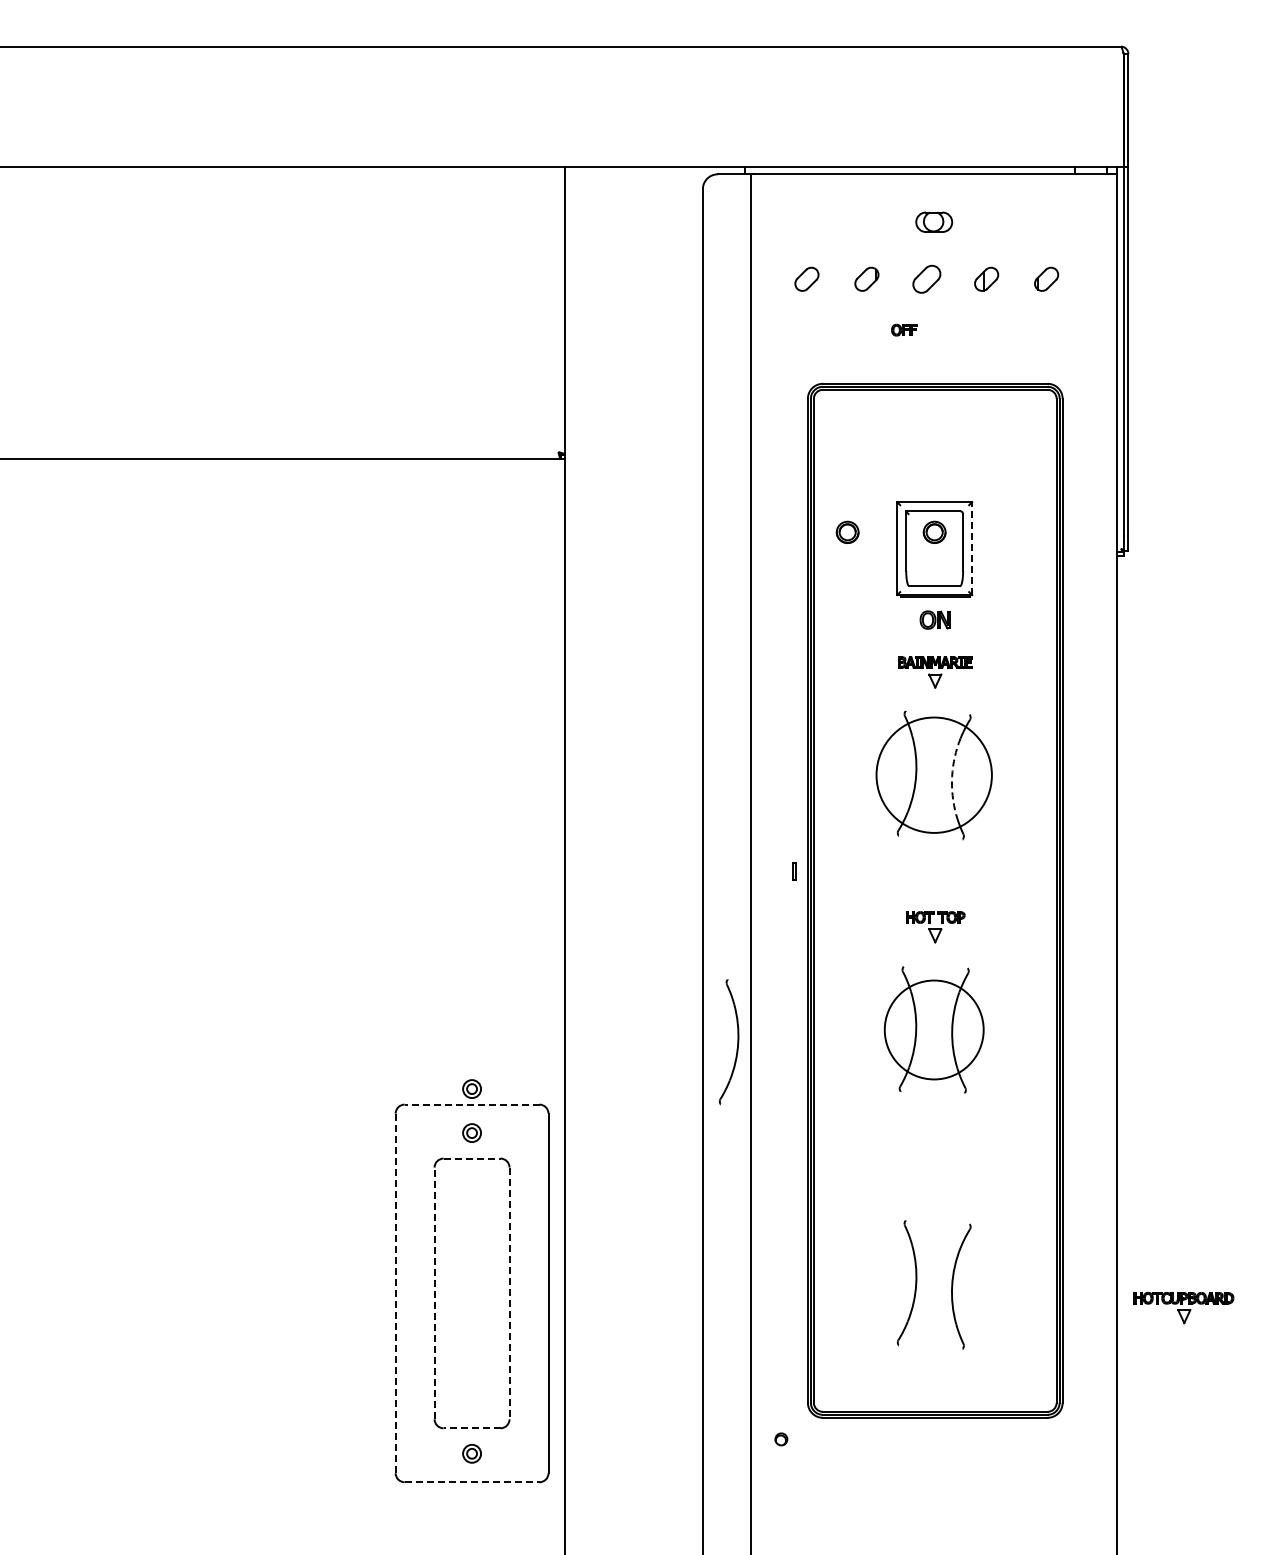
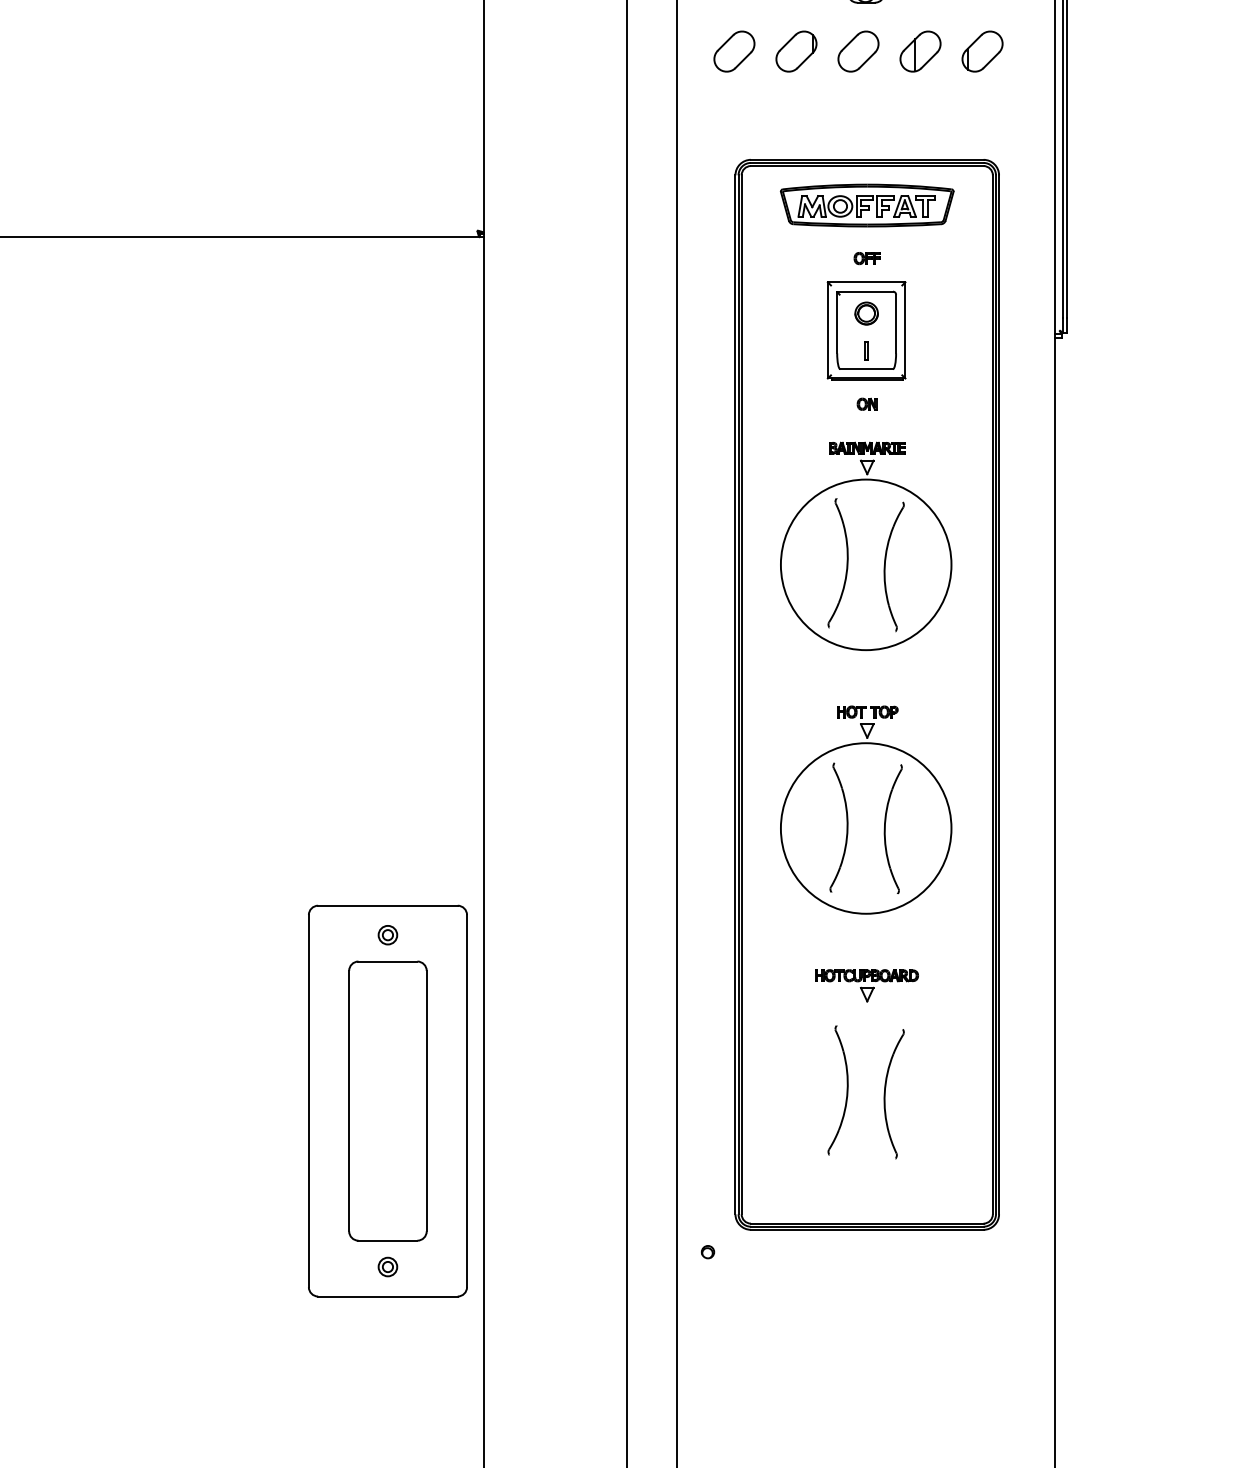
part: (806, 279) -> (734, 51), size x1.67
part: (866, 279) -> (796, 51), size x1.67
part: (926, 279) -> (858, 51), size x1.43
part: (986, 279) -> (920, 51), size x1.67
part: (1046, 279) -> (982, 51), size x1.67
part: (904, 329) -> (867, 257), moved
part: (934, 427) -> (866, 205), added
part: (847, 531) -> (776, 312), removed
line: (972, 548) -> (905, 330), dashed -> solid
part: (934, 619) -> (866, 403), size x0.62
circle: (933, 774) -> (865, 564), size x1.43
arc: (952, 776) -> (885, 566), dashed -> solid
part: (794, 871) -> (866, 350), moved
circle: (933, 1029) -> (865, 827), size x1.67
part: (737, 1042) -> (662, 841), removed
part: (471, 1088) -> (387, 889), removed
line: (471, 1104) -> (387, 905), dashed -> solid
line: (472, 1158) -> (388, 961), dashed -> solid
line: (395, 1293) -> (308, 1101), dashed -> solid
line: (434, 1293) -> (349, 1101), dashed -> solid
line: (509, 1293) -> (426, 1101), dashed -> solid
part: (1183, 1307) -> (866, 985), moved
line: (471, 1428) -> (387, 1240), dashed -> solid
line: (472, 1482) -> (388, 1296), dashed -> solid

